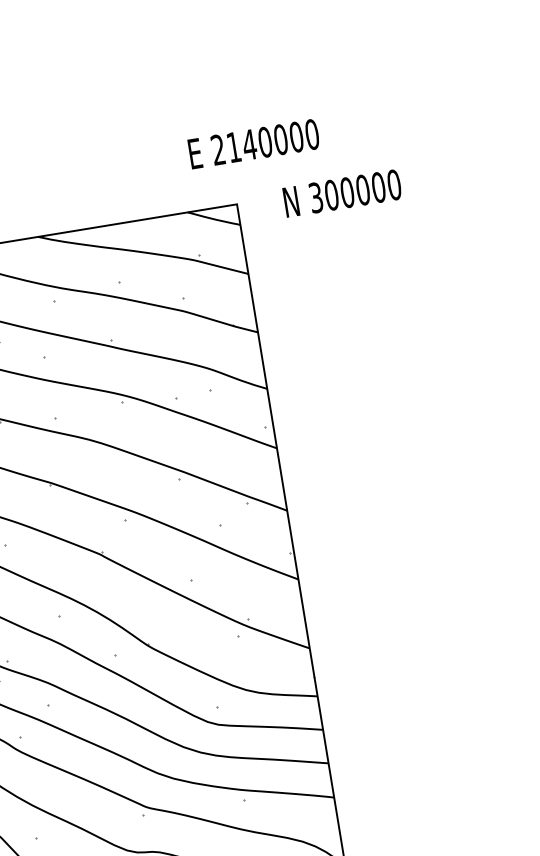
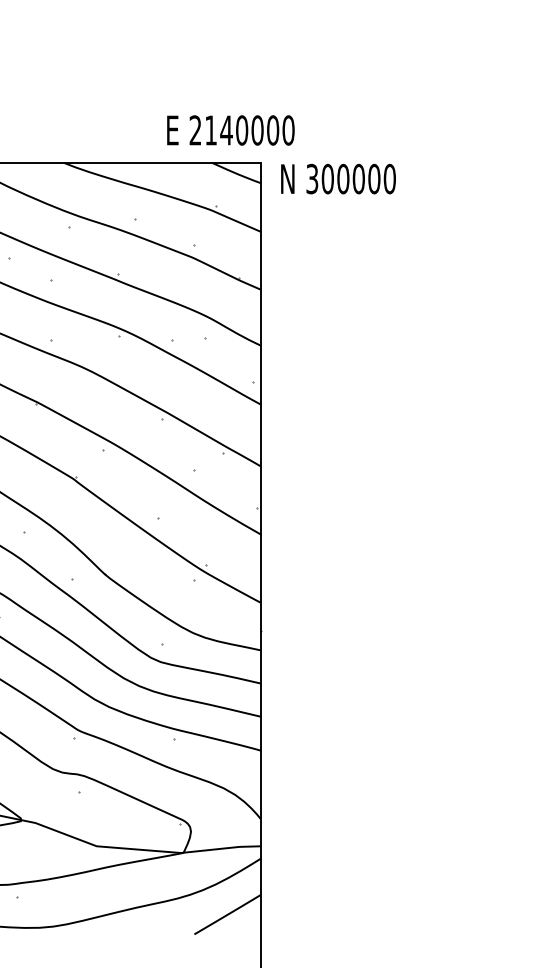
text: (253, 144) -> (230, 130), moved
text: (342, 192) -> (338, 178), moved

